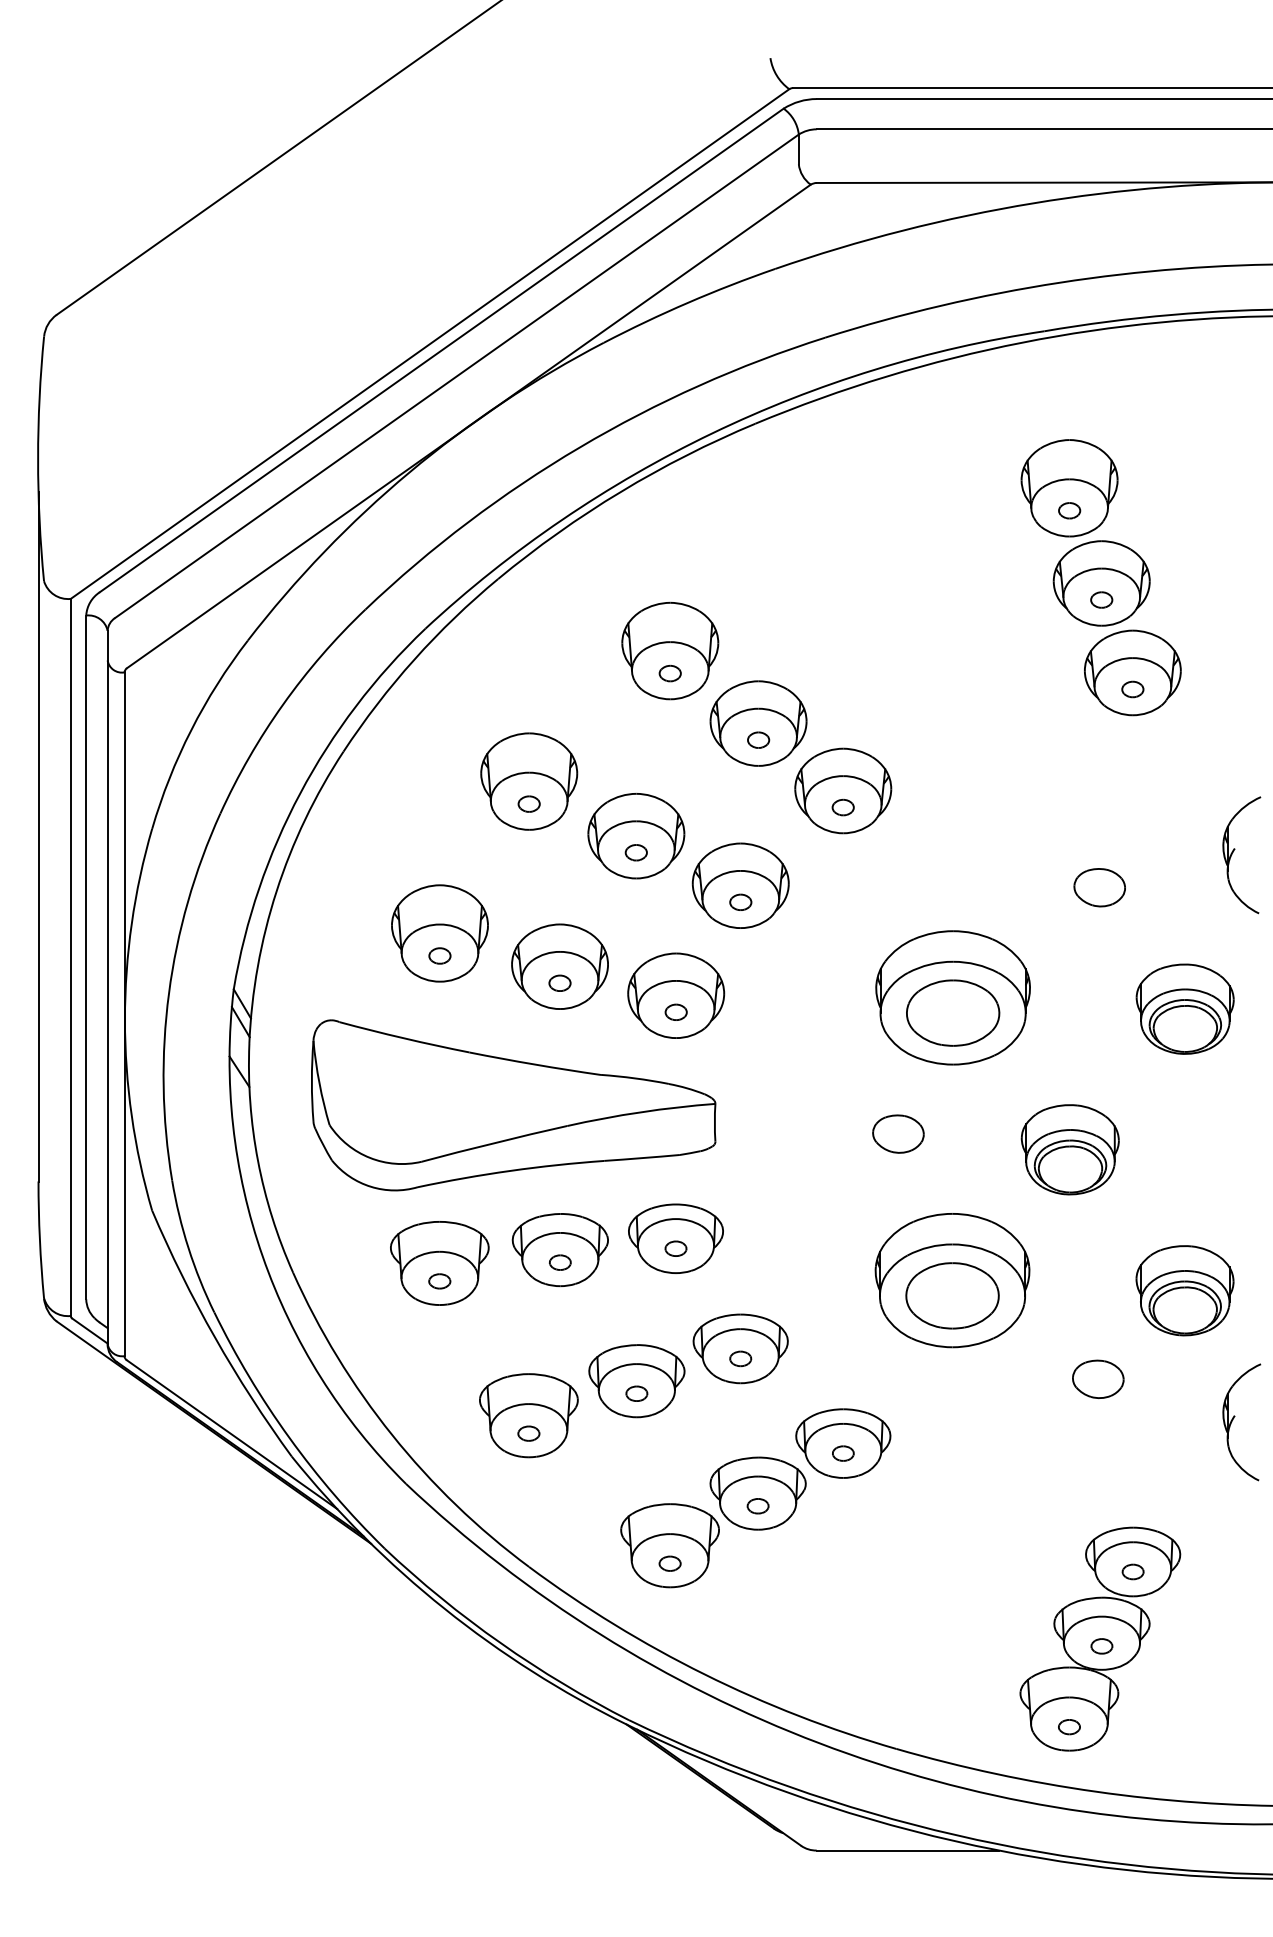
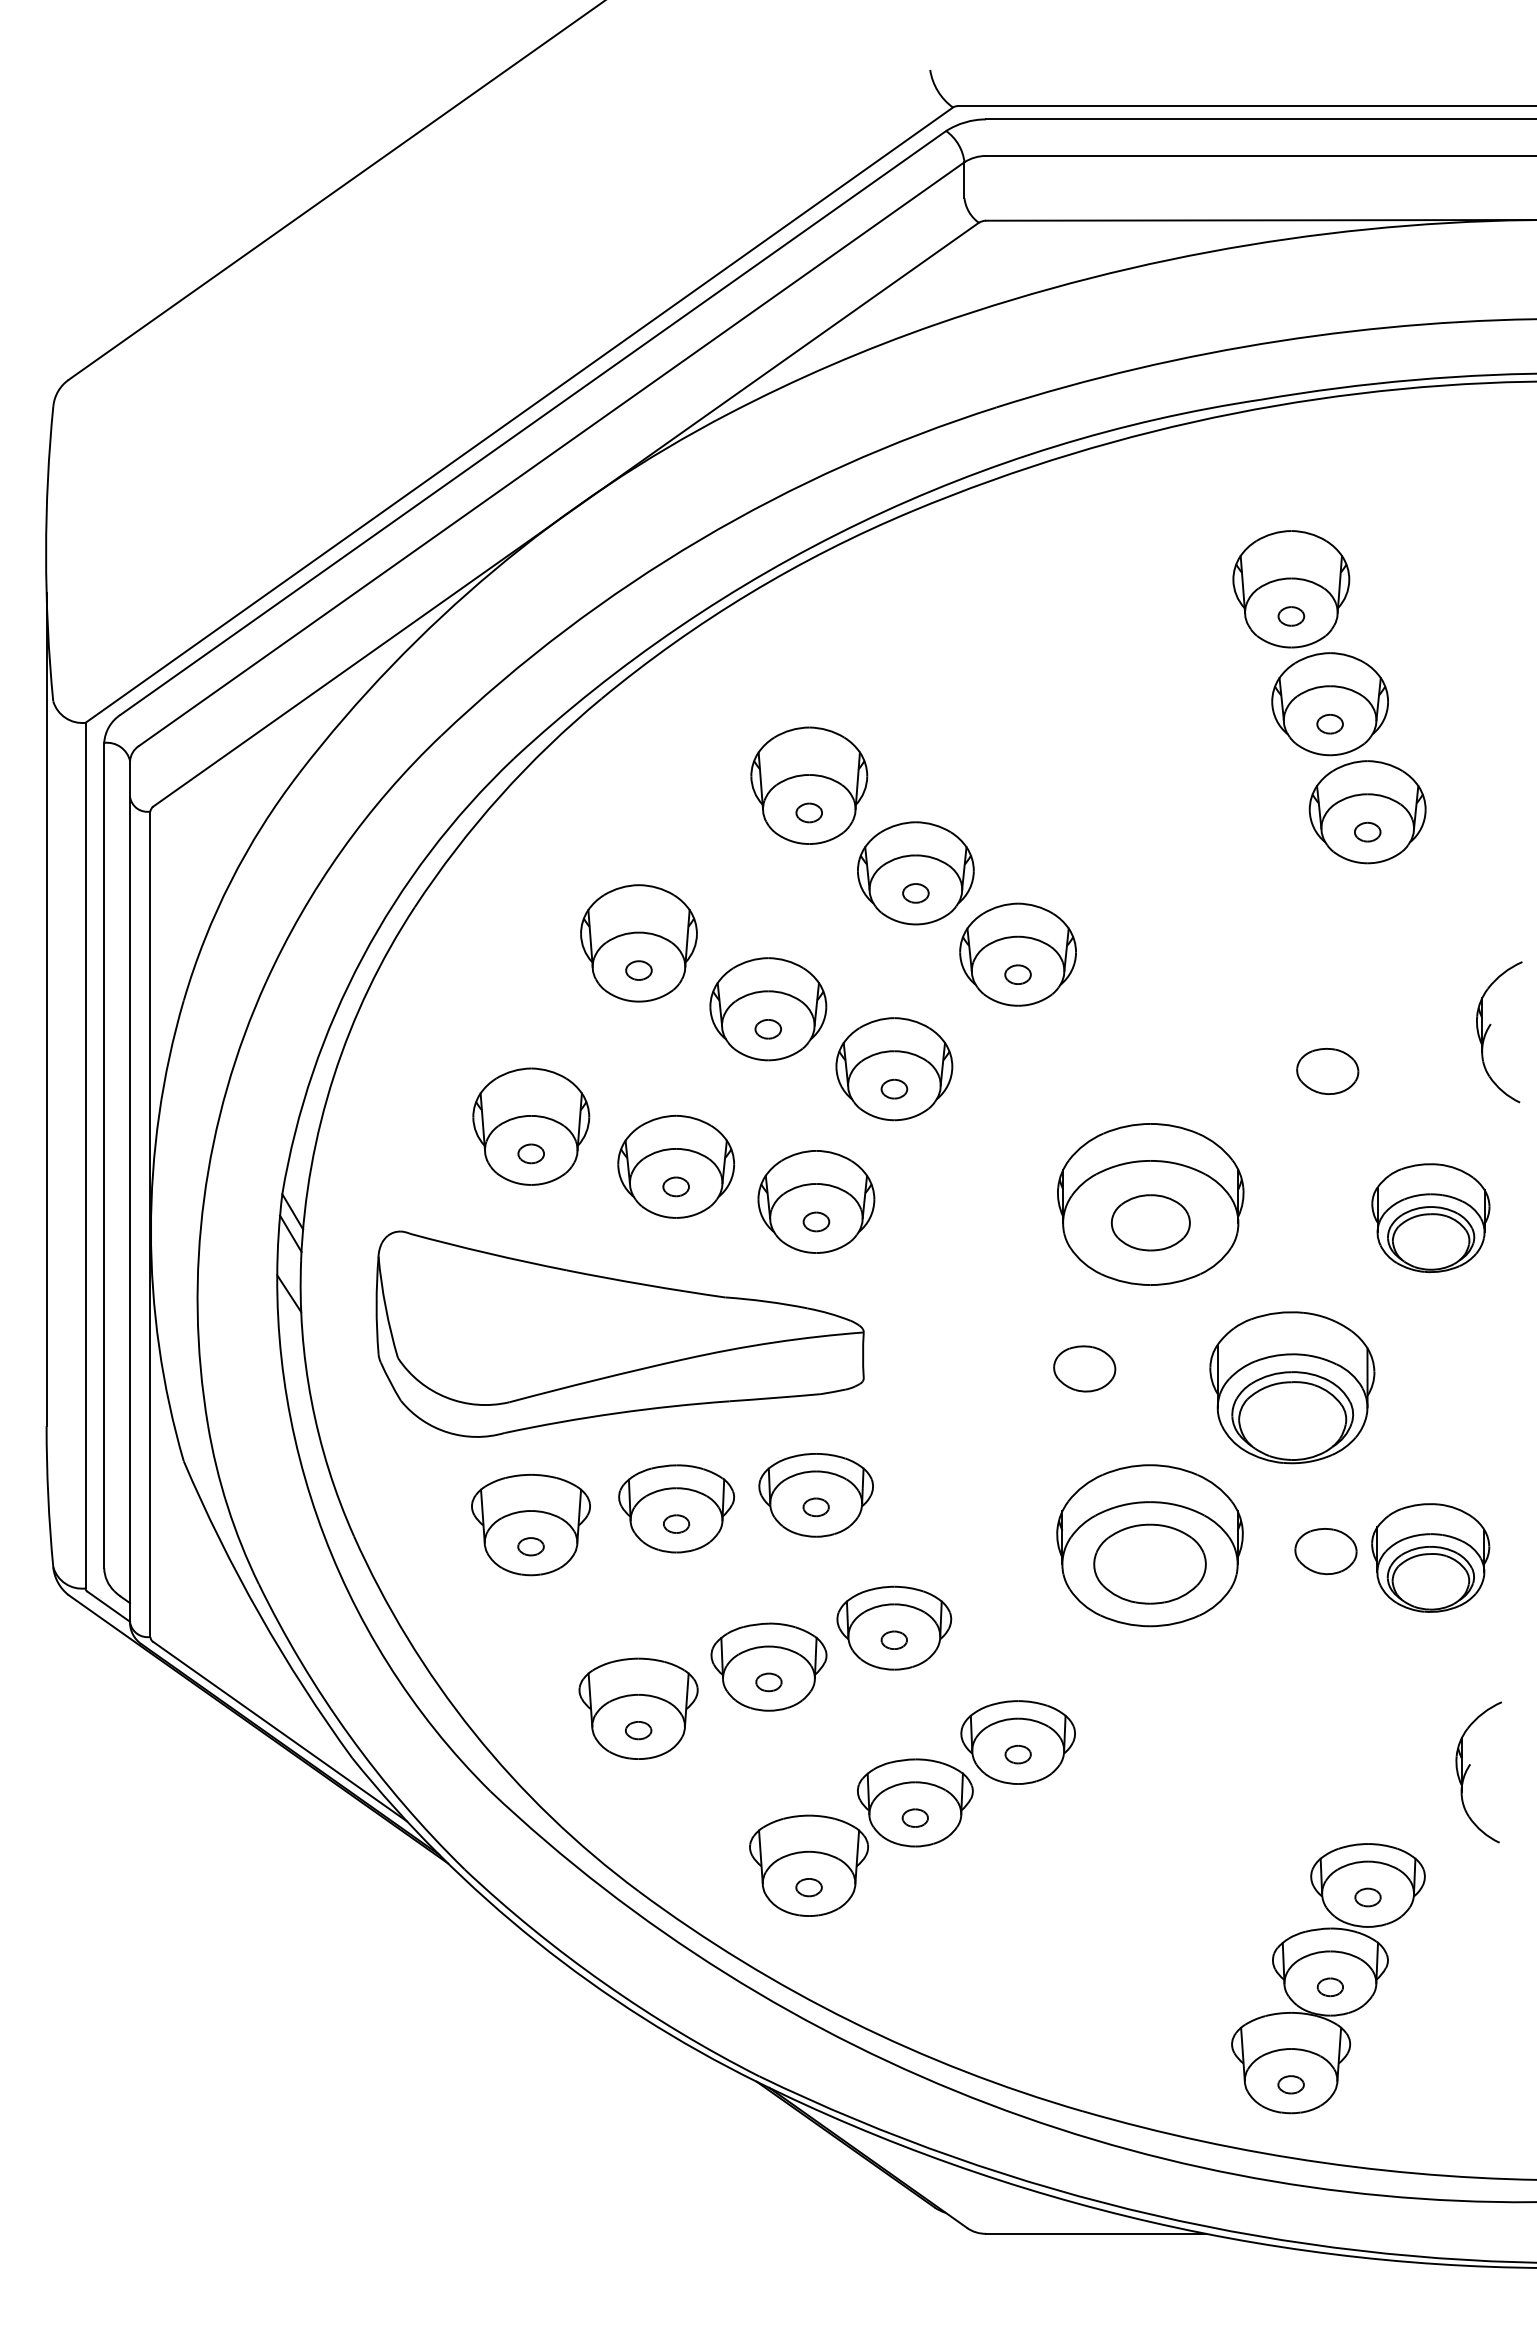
part: (953, 1012) -> (1151, 1222), size x0.7
part: (1069, 1149) -> (1291, 1387), size x1.4
part: (1098, 1378) -> (1326, 1550), moved
part: (1234, 1418) -> (1469, 1767), moved

